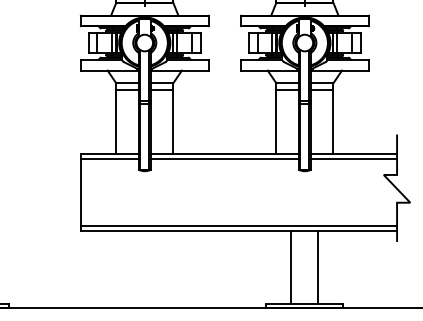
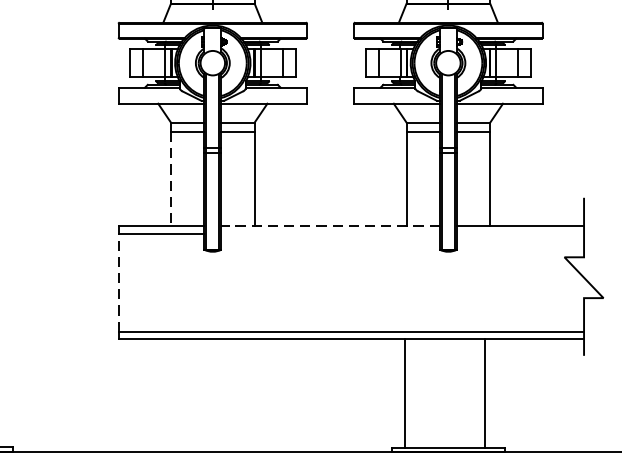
line: (116, 122) -> (171, 180), solid -> dashed
line: (224, 153) -> (330, 225), solid -> dashed
line: (224, 158) -> (330, 233), removed
line: (353, 158) -> (519, 233), removed
line: (80, 191) -> (118, 281), solid -> dashed
line: (291, 267) -> (405, 393), moved
line: (318, 267) -> (484, 393), moved

